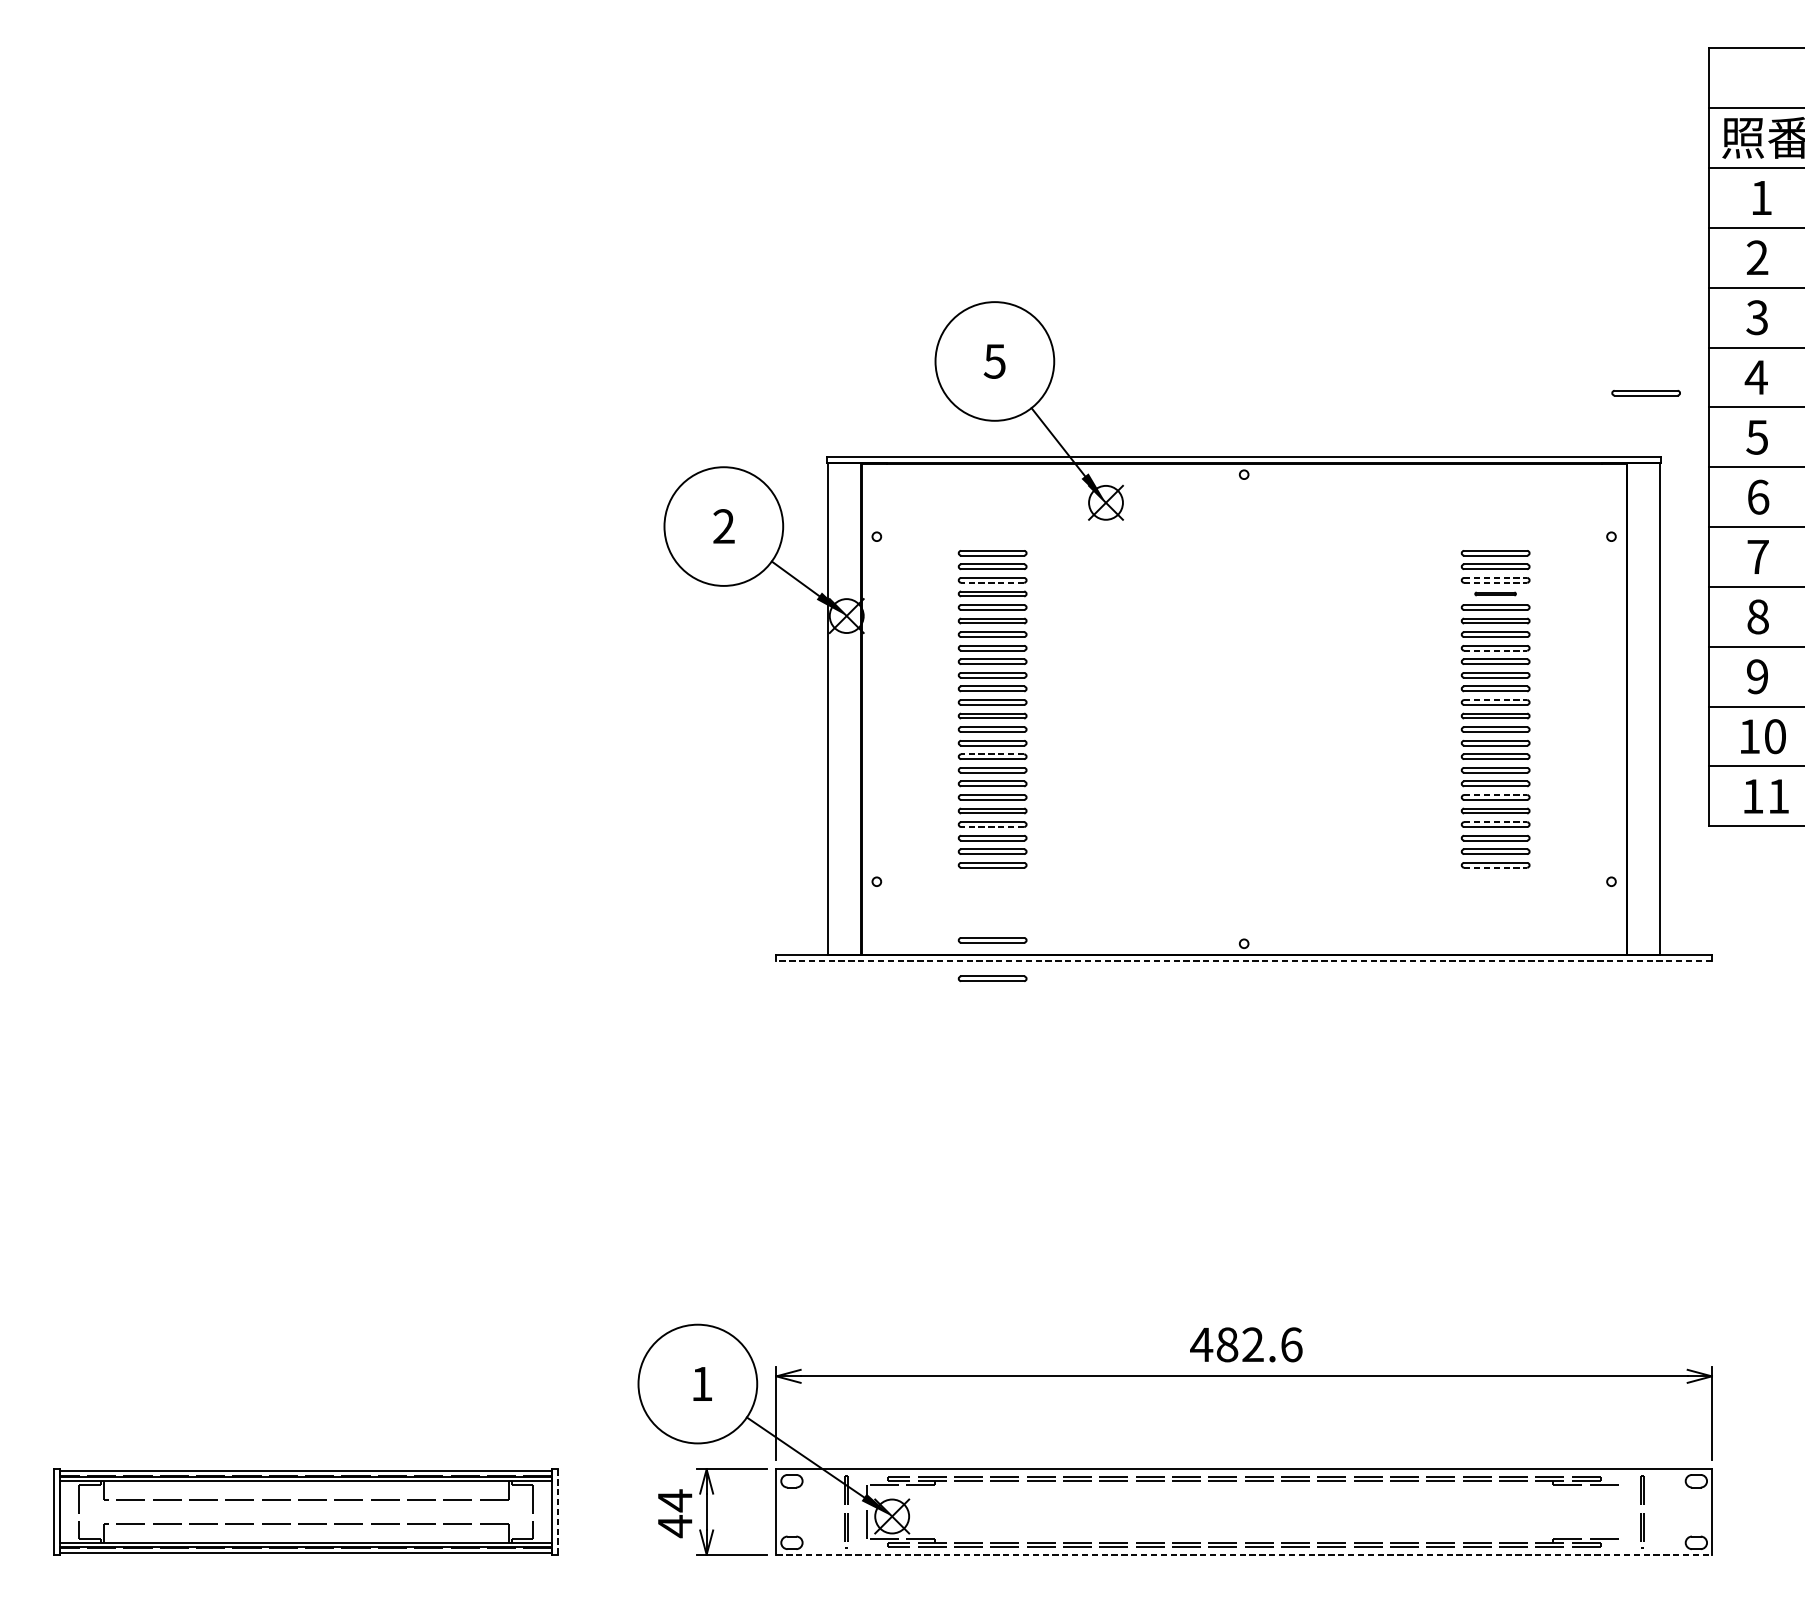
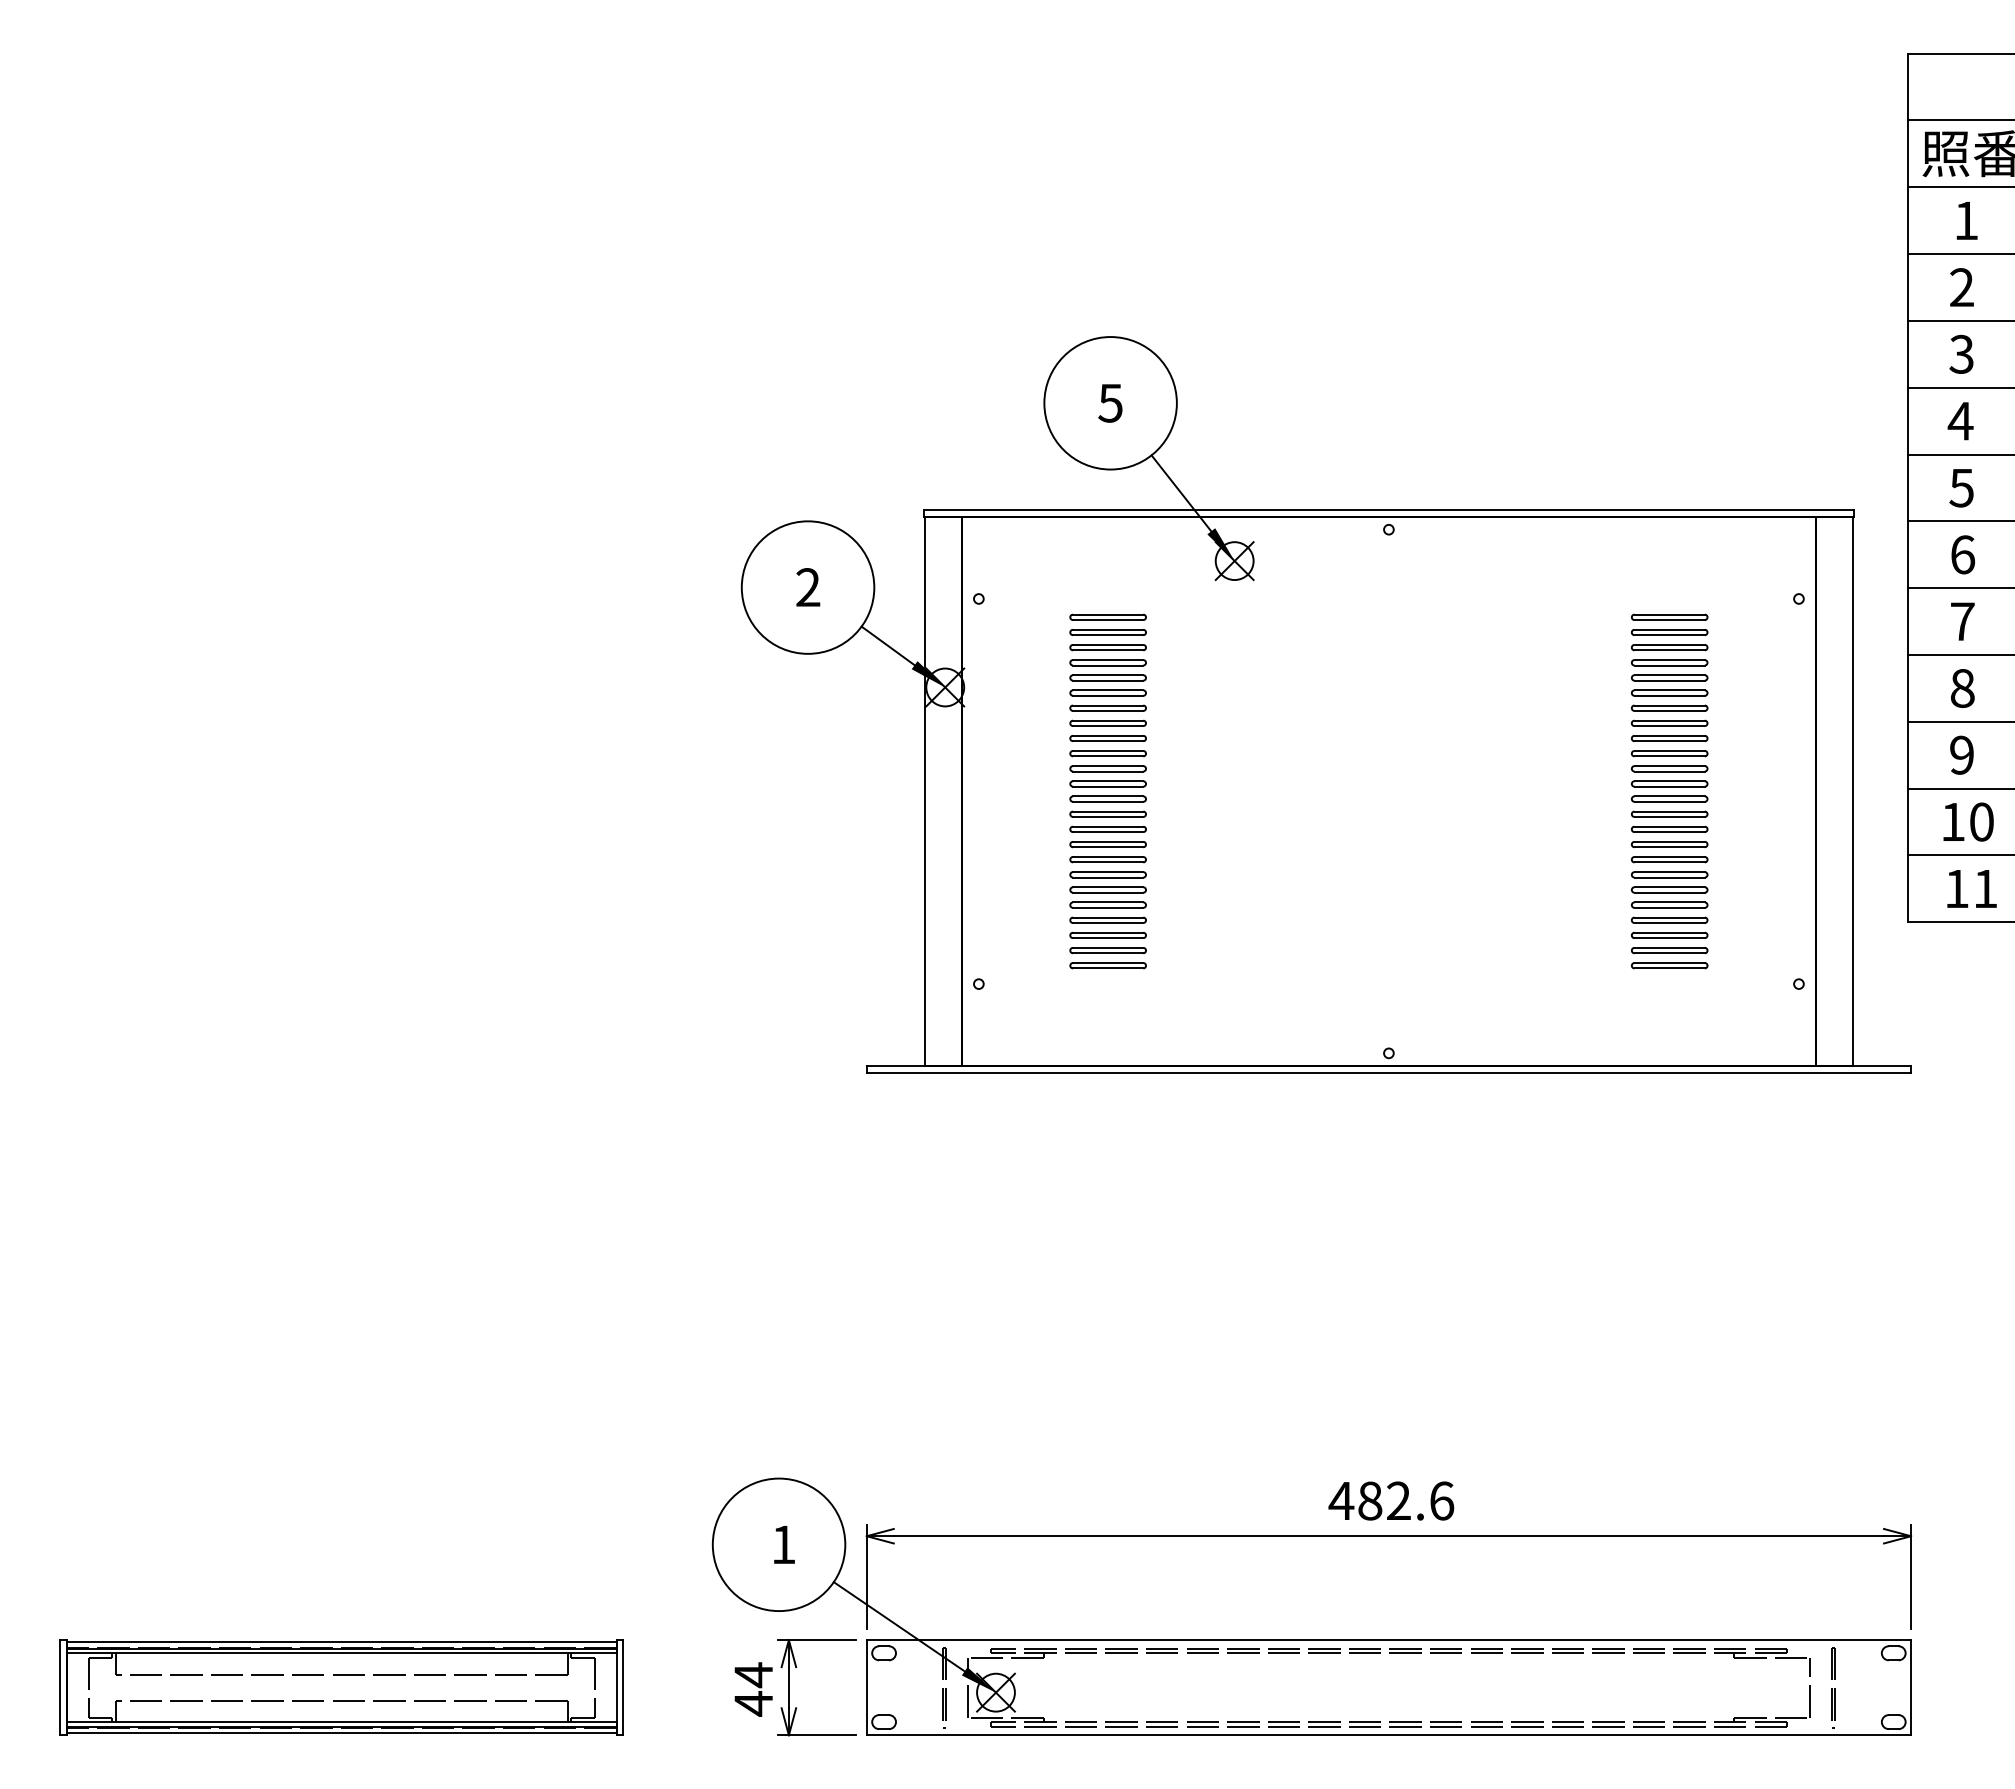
part: (1646, 393) -> (1837, 438), removed
line: (1496, 577) -> (1670, 644), dashed -> solid
line: (992, 582) -> (1107, 650), dashed -> solid
line: (1496, 582) -> (1670, 650), dashed -> solid
part: (1495, 593) -> (1669, 662), size x1.67
line: (1496, 651) -> (1670, 726), dashed -> solid
line: (1496, 700) -> (1670, 781), dashed -> solid
line: (992, 754) -> (1107, 841), dashed -> solid
line: (1496, 795) -> (1670, 887), dashed -> solid
line: (1496, 822) -> (1670, 917), dashed -> solid
line: (992, 827) -> (1107, 923), dashed -> solid
line: (1496, 867) -> (1670, 968), dashed -> solid
part: (992, 940) -> (1107, 1049), removed
line: (1243, 960) -> (1388, 1072), dashed -> solid
part: (992, 977) -> (1107, 1091), removed
line: (558, 1511) -> (623, 1687), dashed -> solid
line: (1620, 1511) -> (1809, 1687), added
line: (1244, 1554) -> (1389, 1735), dashed -> solid

